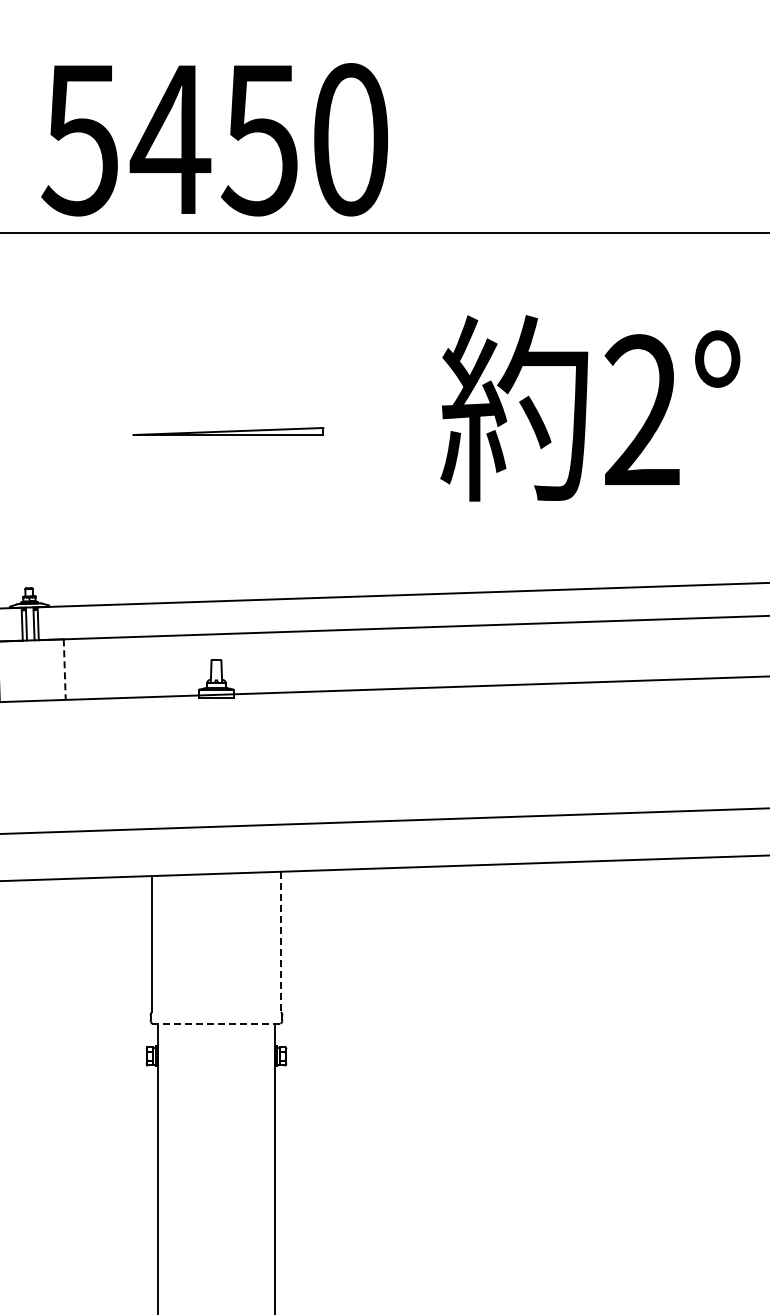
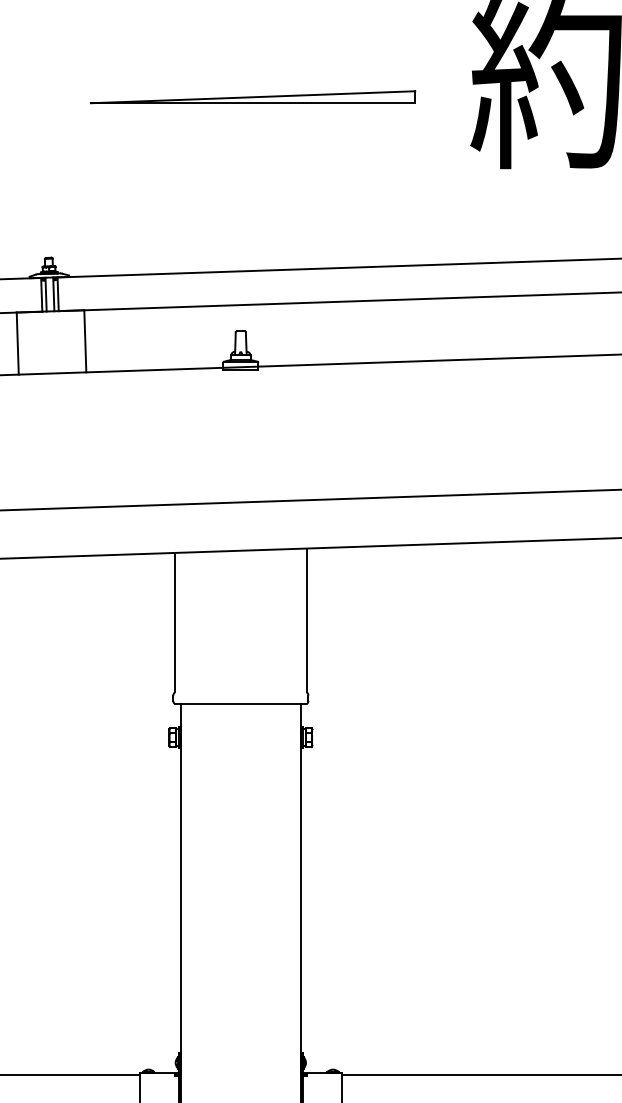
part: (228, 431) -> (253, 97), size x1.67
line: (64, 670) -> (85, 342), dashed -> solid
line: (280, 942) -> (306, 621), dashed -> solid
line: (216, 1023) -> (240, 704), dashed -> solid

